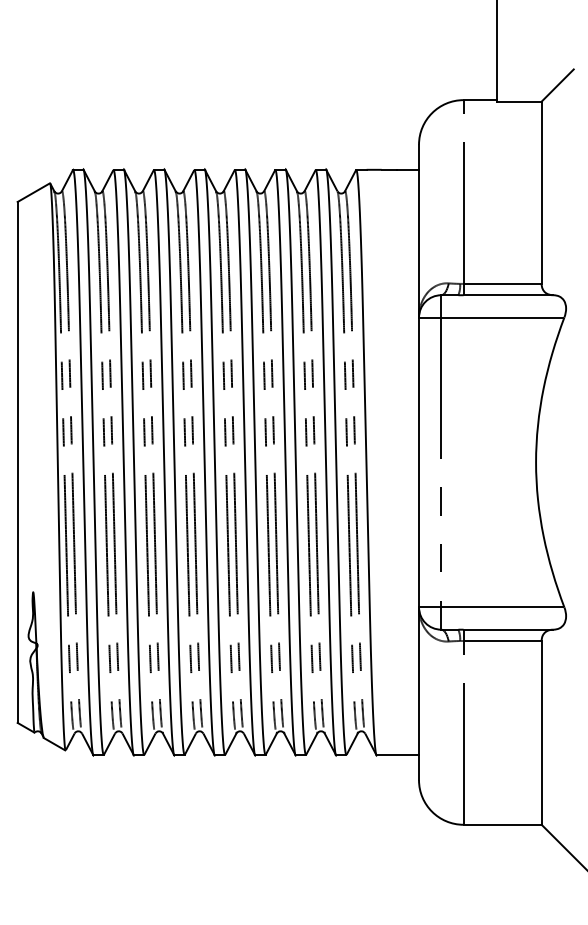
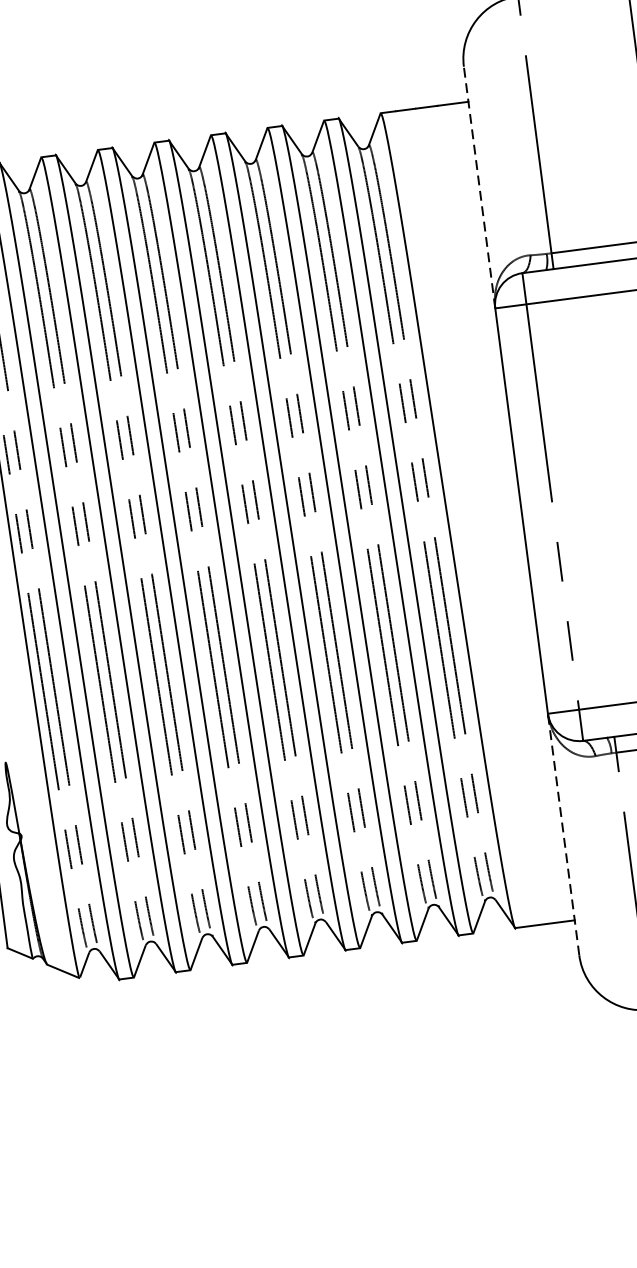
line: (419, 230) -> (480, 186), solid -> dashed
line: (419, 693) -> (564, 834), solid -> dashed

